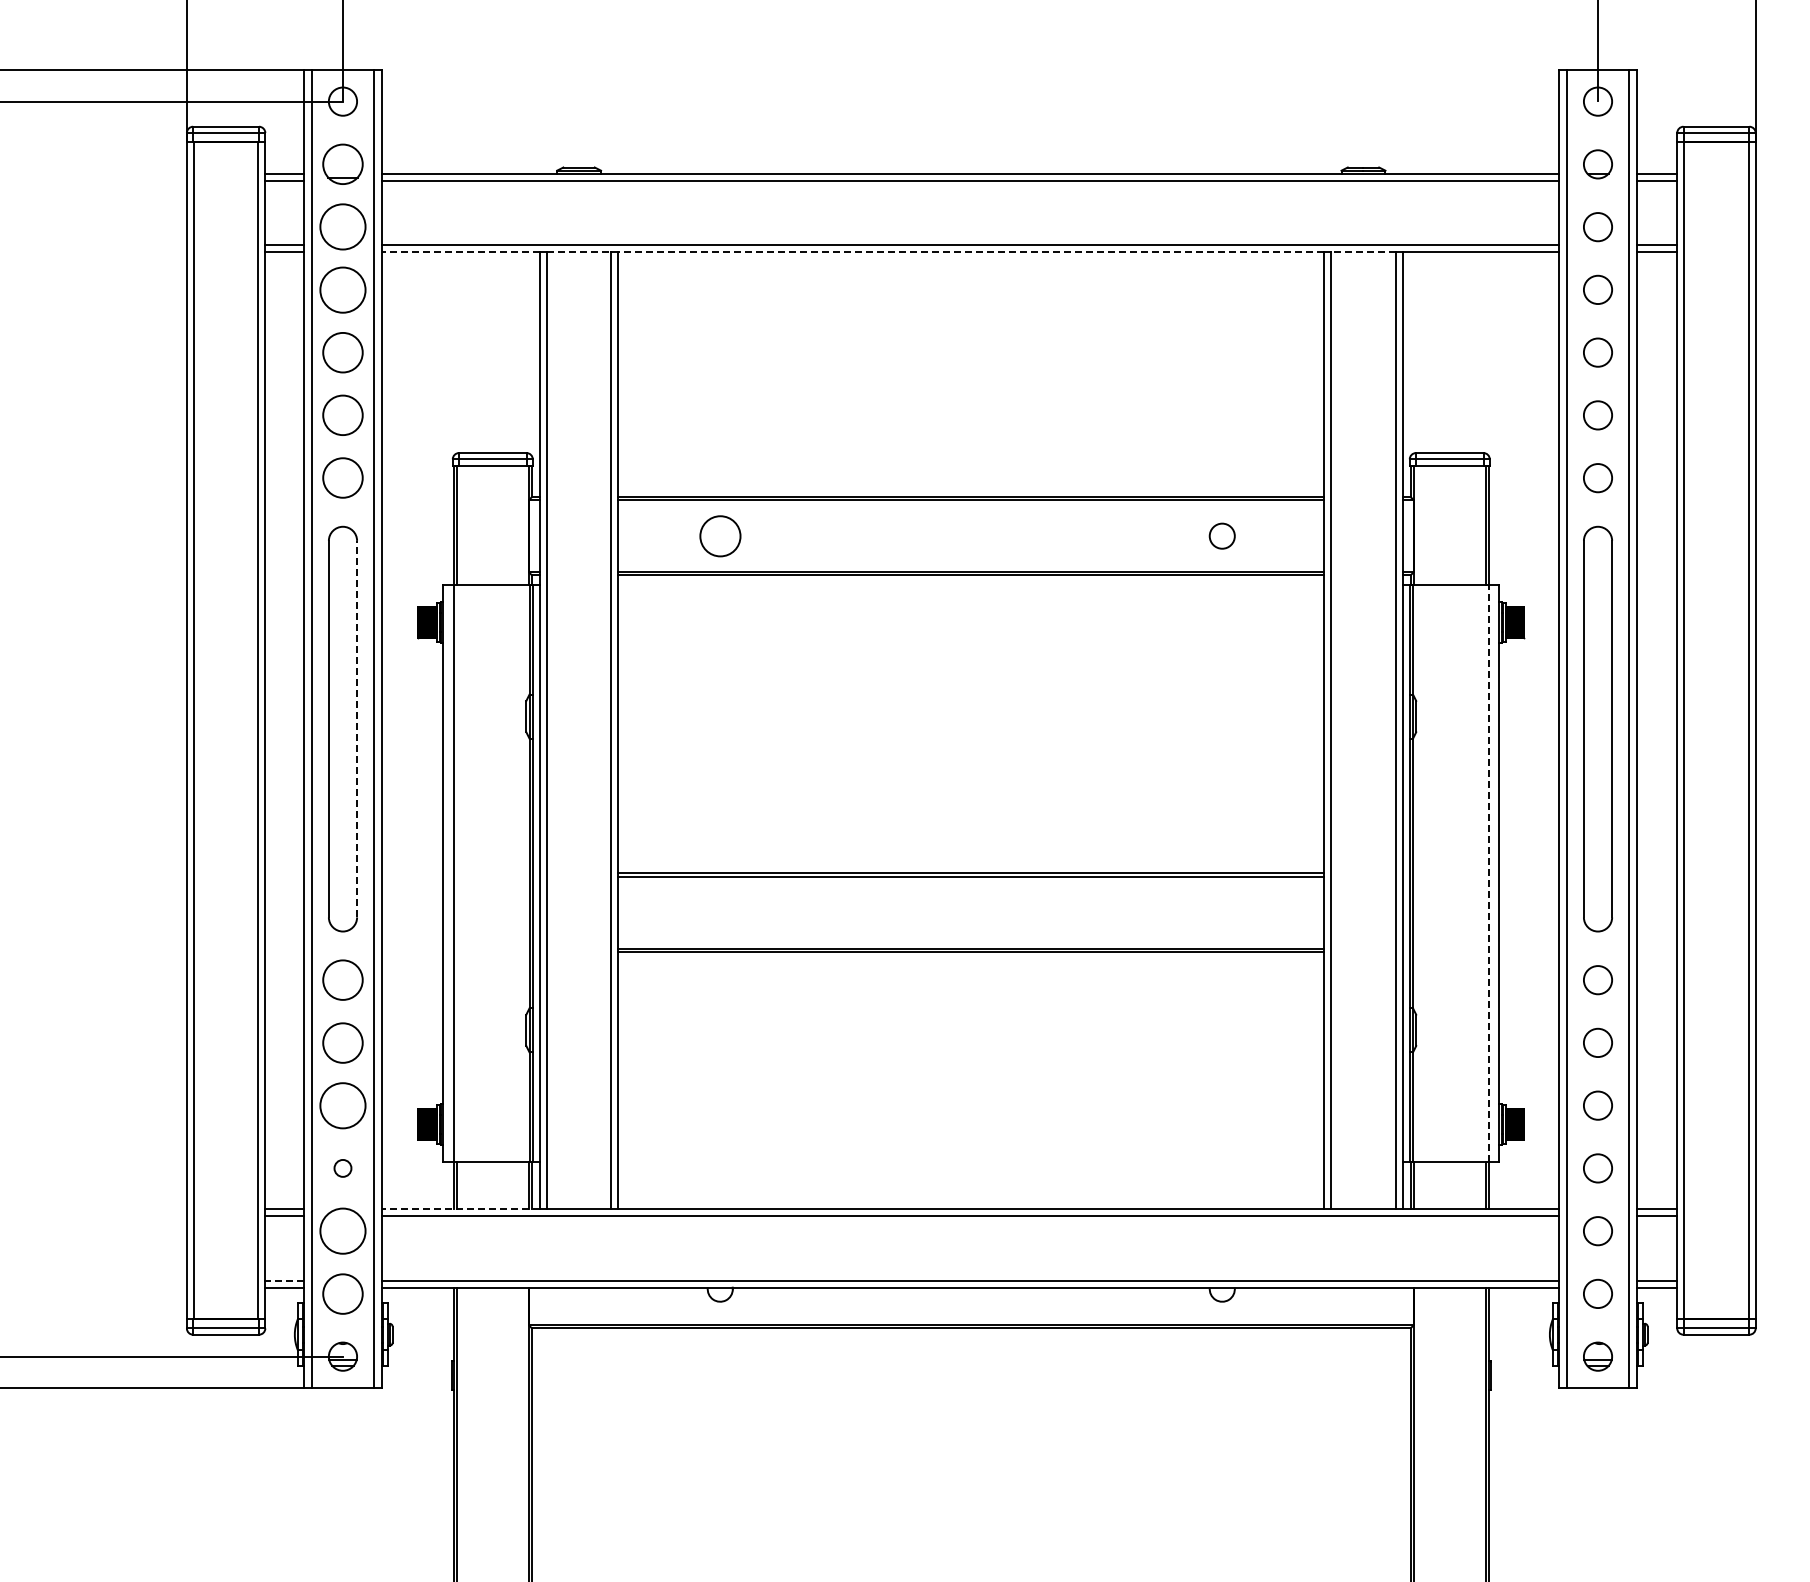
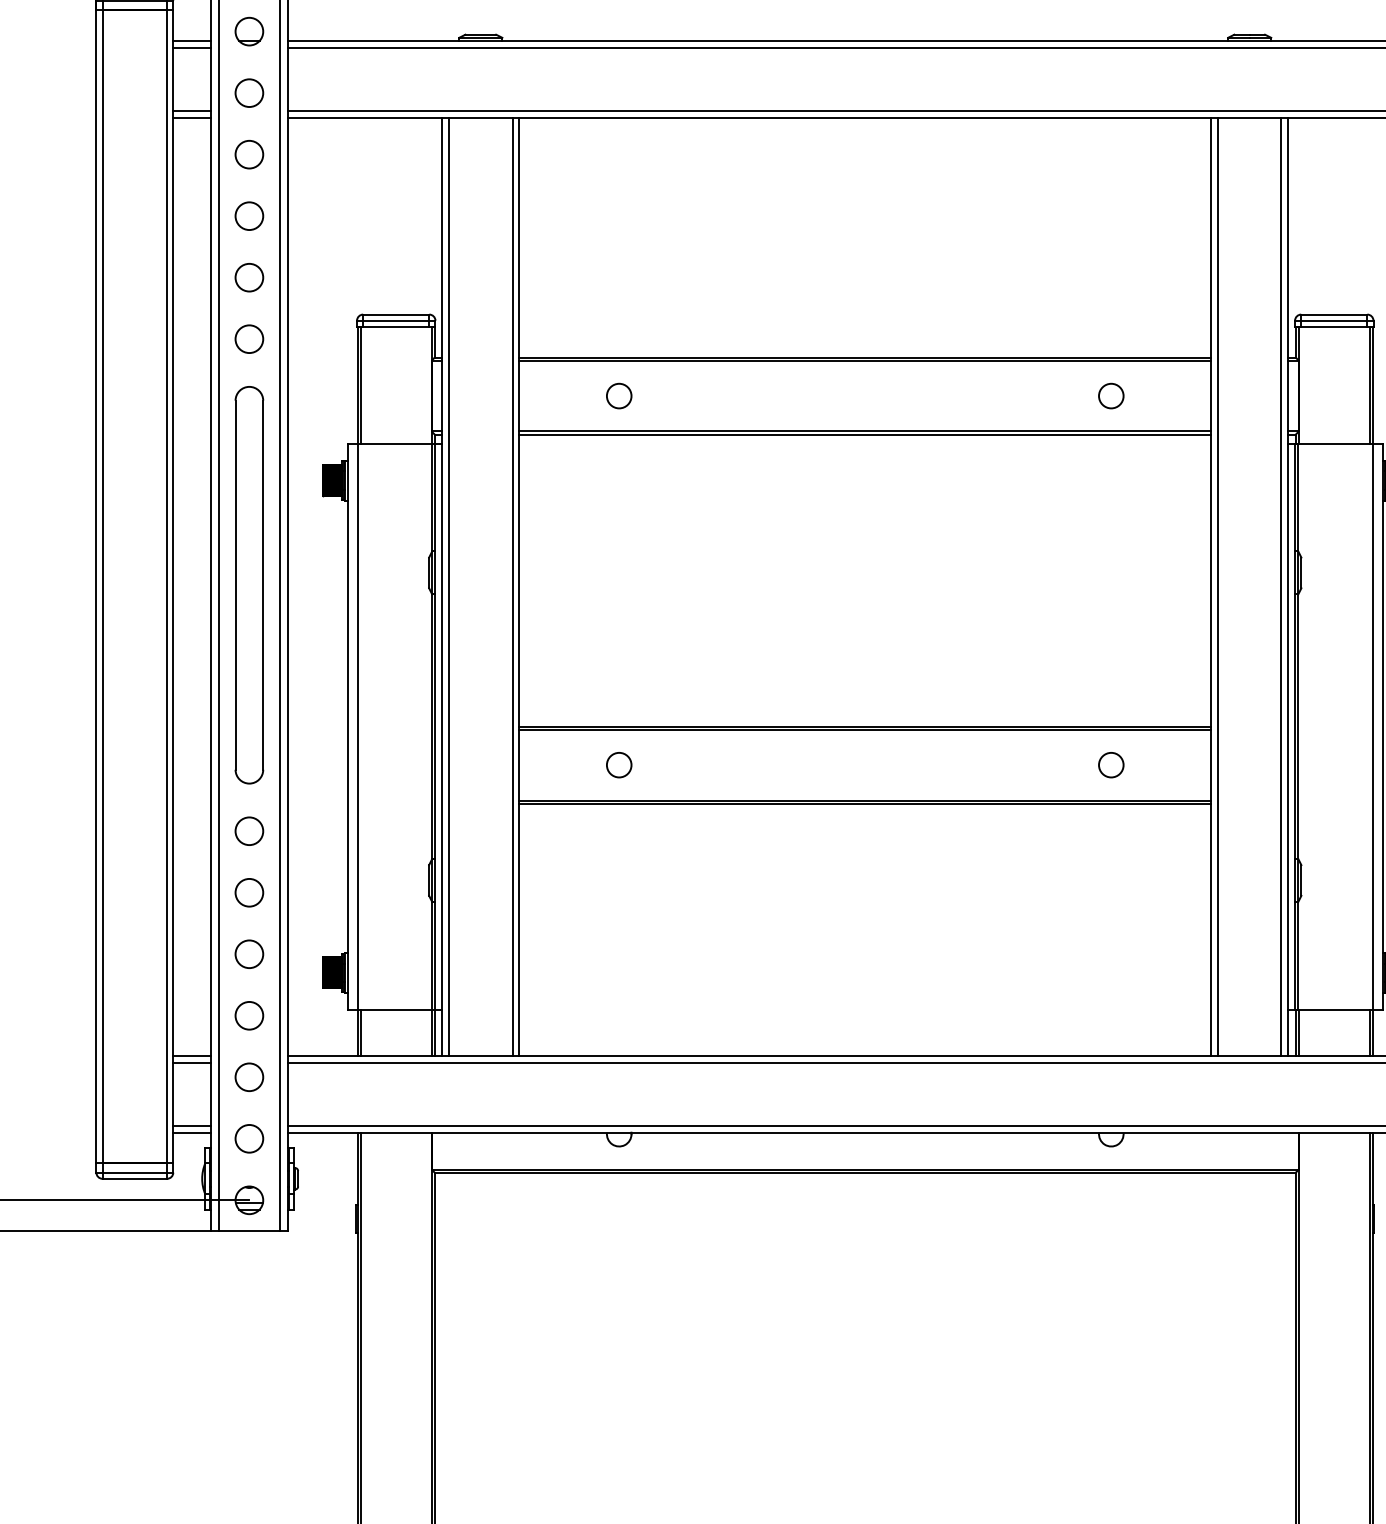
part: (342, 164) -> (248, 31), size x0.71
circle: (342, 227) -> (248, 93), size x0.62
line: (461, 252) -> (365, 118), dashed -> solid
line: (579, 252) -> (481, 118), dashed -> solid
line: (971, 252) -> (865, 118), dashed -> solid
line: (1362, 252) -> (1248, 118), dashed -> solid
circle: (342, 289) -> (248, 154), size x0.62
circle: (342, 352) -> (248, 216), size x0.71
circle: (342, 415) -> (248, 277), size x0.71
circle: (342, 478) -> (248, 339), size x0.71
circle: (719, 535) -> (618, 395), size x0.62
line: (357, 728) -> (263, 584), dashed -> solid
line: (1488, 873) -> (1372, 726), dashed -> solid
circle: (719, 912) -> (618, 764), added
circle: (1221, 912) -> (1110, 764), added
circle: (342, 980) -> (248, 831), size x0.71
circle: (342, 1042) -> (248, 892), size x0.71
circle: (342, 1105) -> (248, 954), size x0.62
circle: (342, 1168) -> (248, 1015), size x1.67
line: (461, 1209) -> (365, 1056), dashed -> solid
circle: (342, 1231) -> (248, 1077), size x0.62
line: (284, 1280) -> (192, 1125), dashed -> solid
circle: (342, 1293) -> (248, 1138), size x0.71

